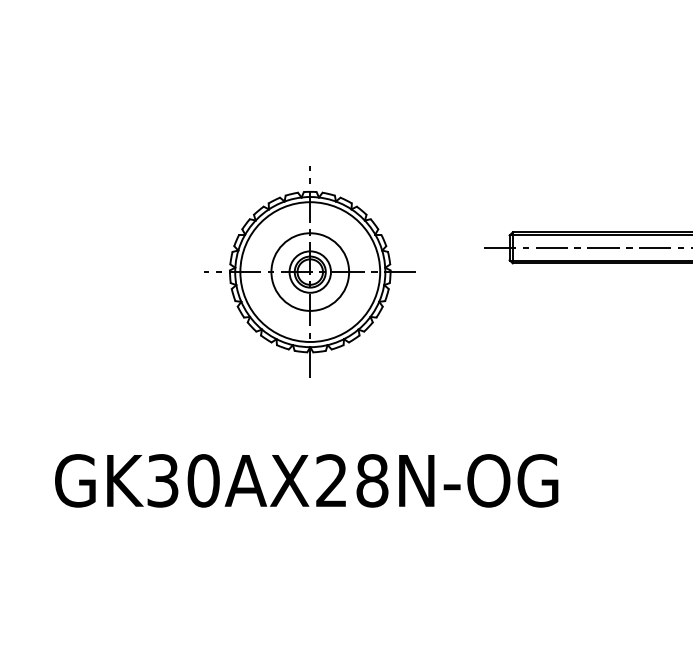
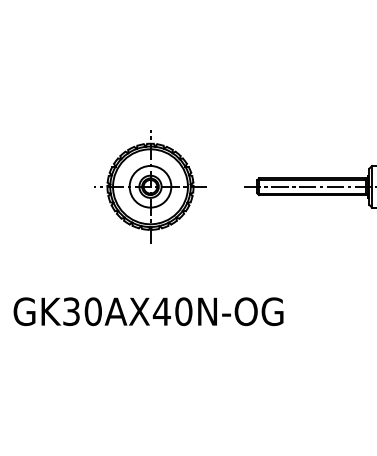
part: (310, 271) -> (150, 186), moved
text: (351, 480) -> (172, 311), GK30AX28N-OG -> GK30AX40N-OG

